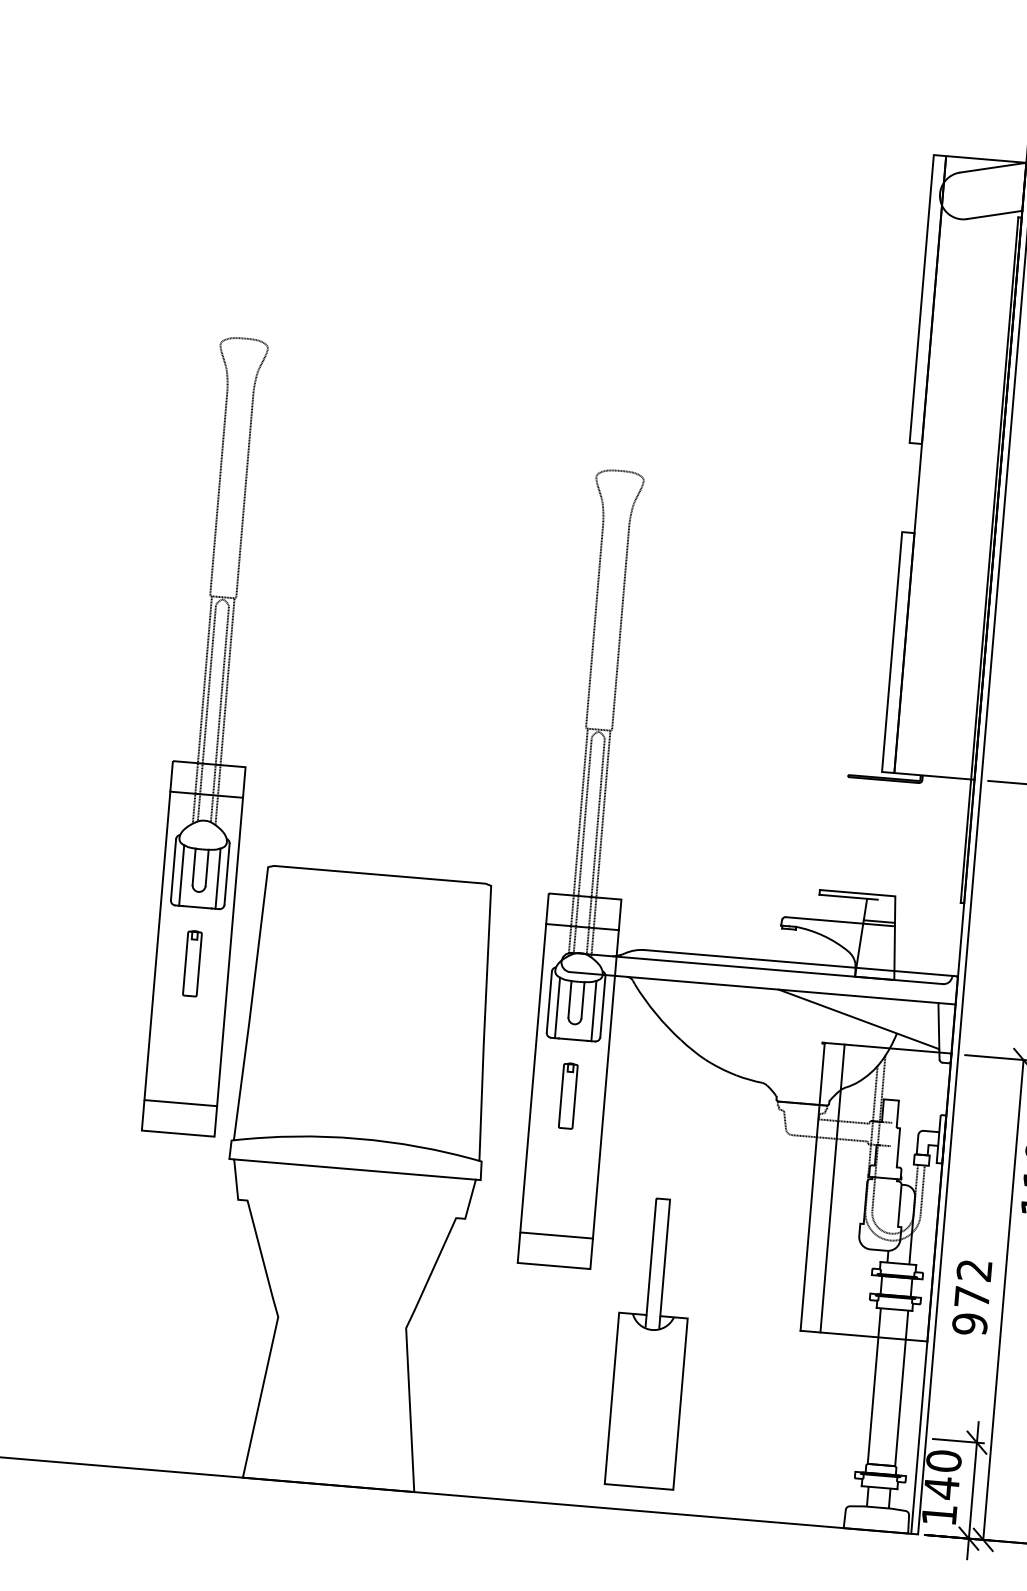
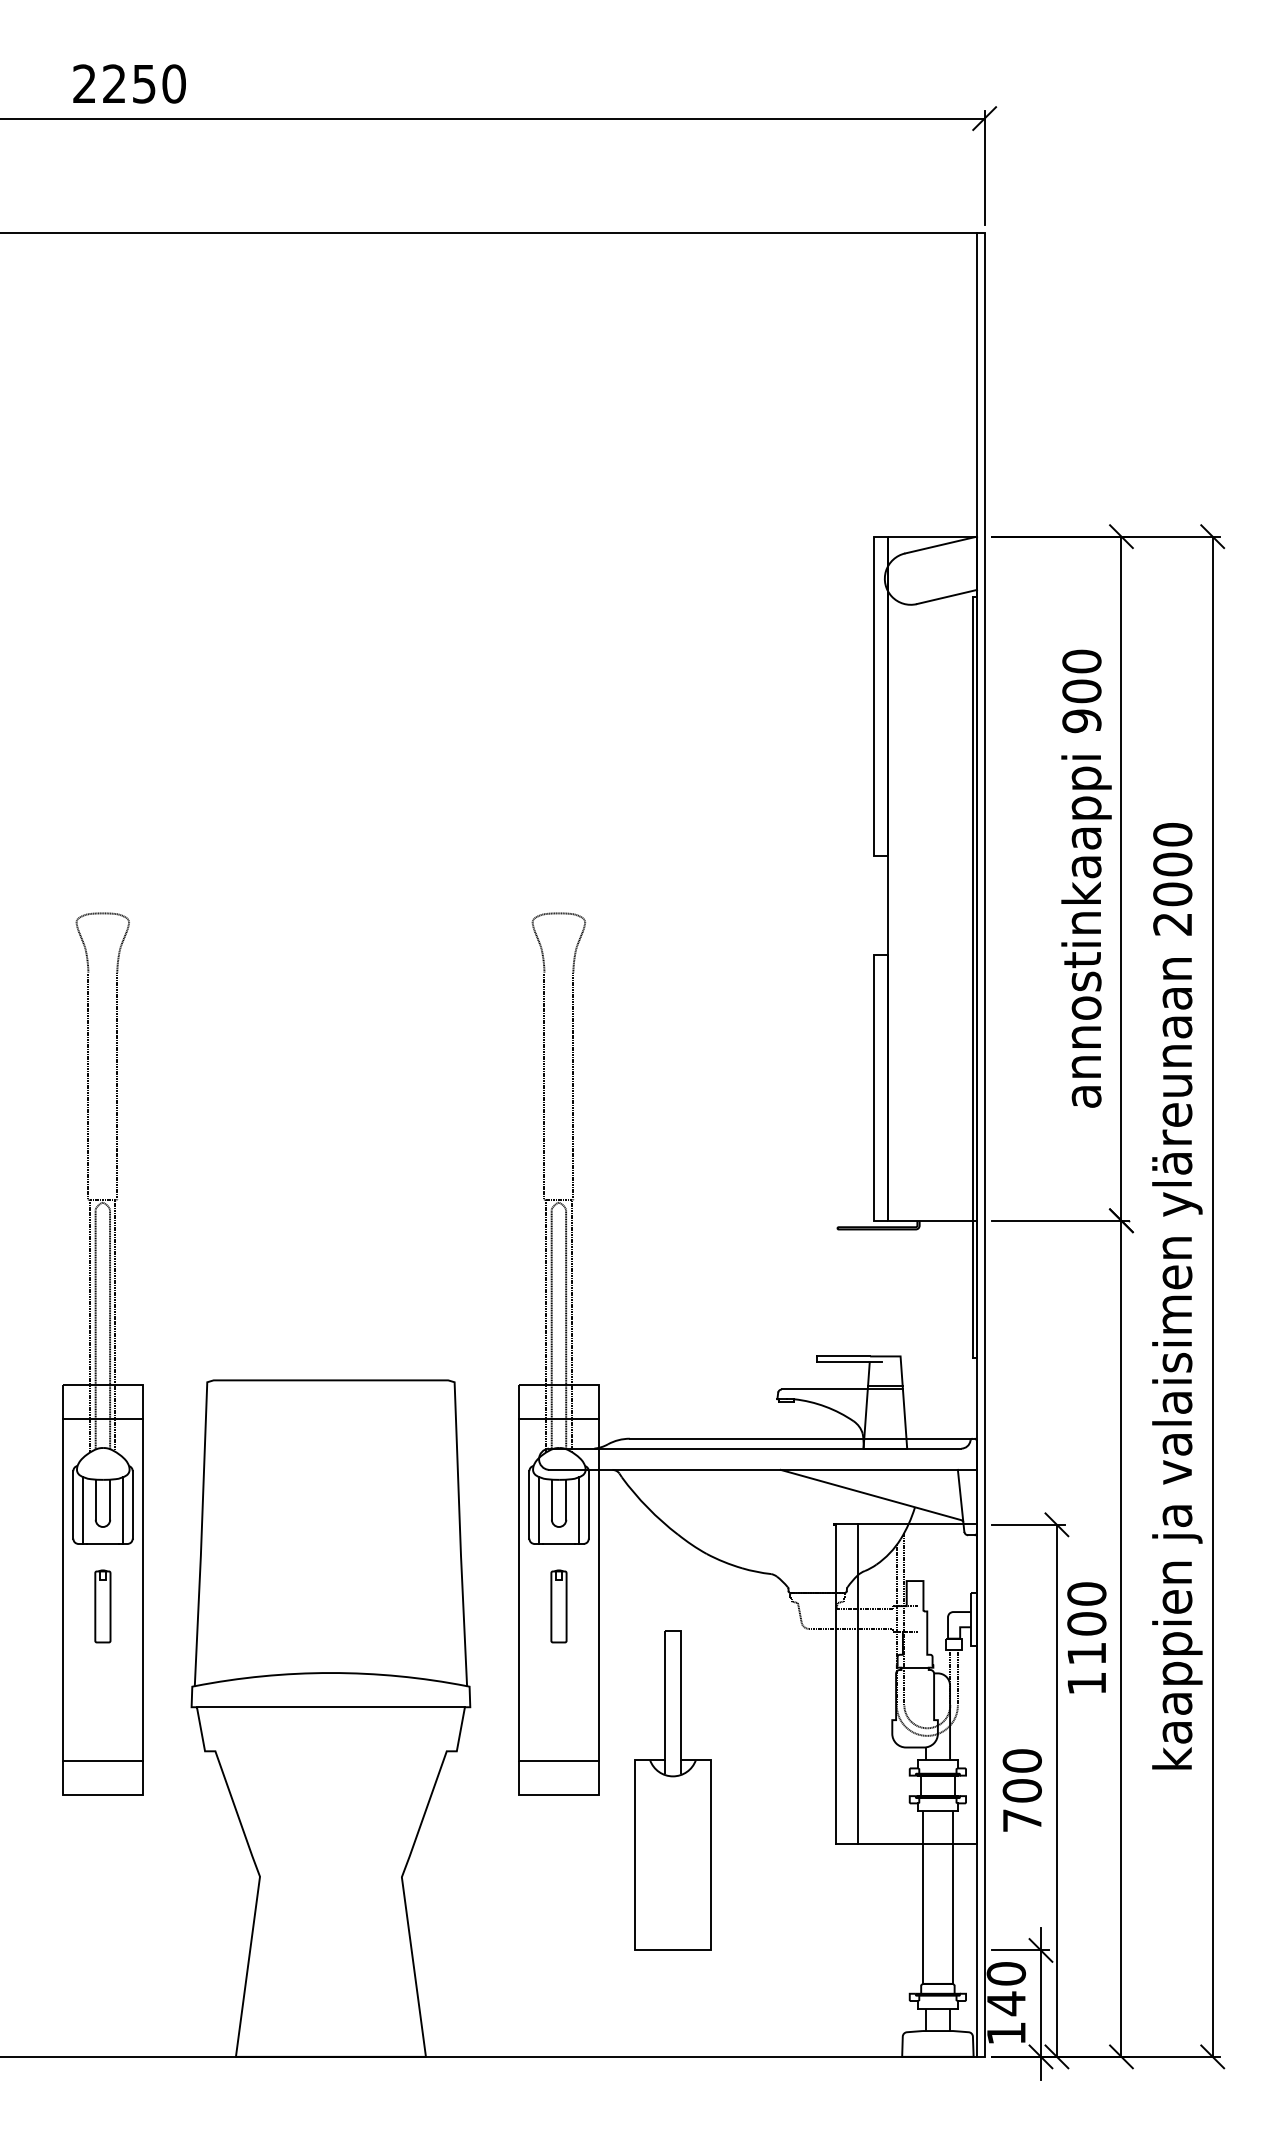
part: (211, 735) -> (102, 1353), moved
text: (971, 1296) -> (1021, 1790), 972 -> 700
part: (650, 1342) -> (672, 1790), moved

